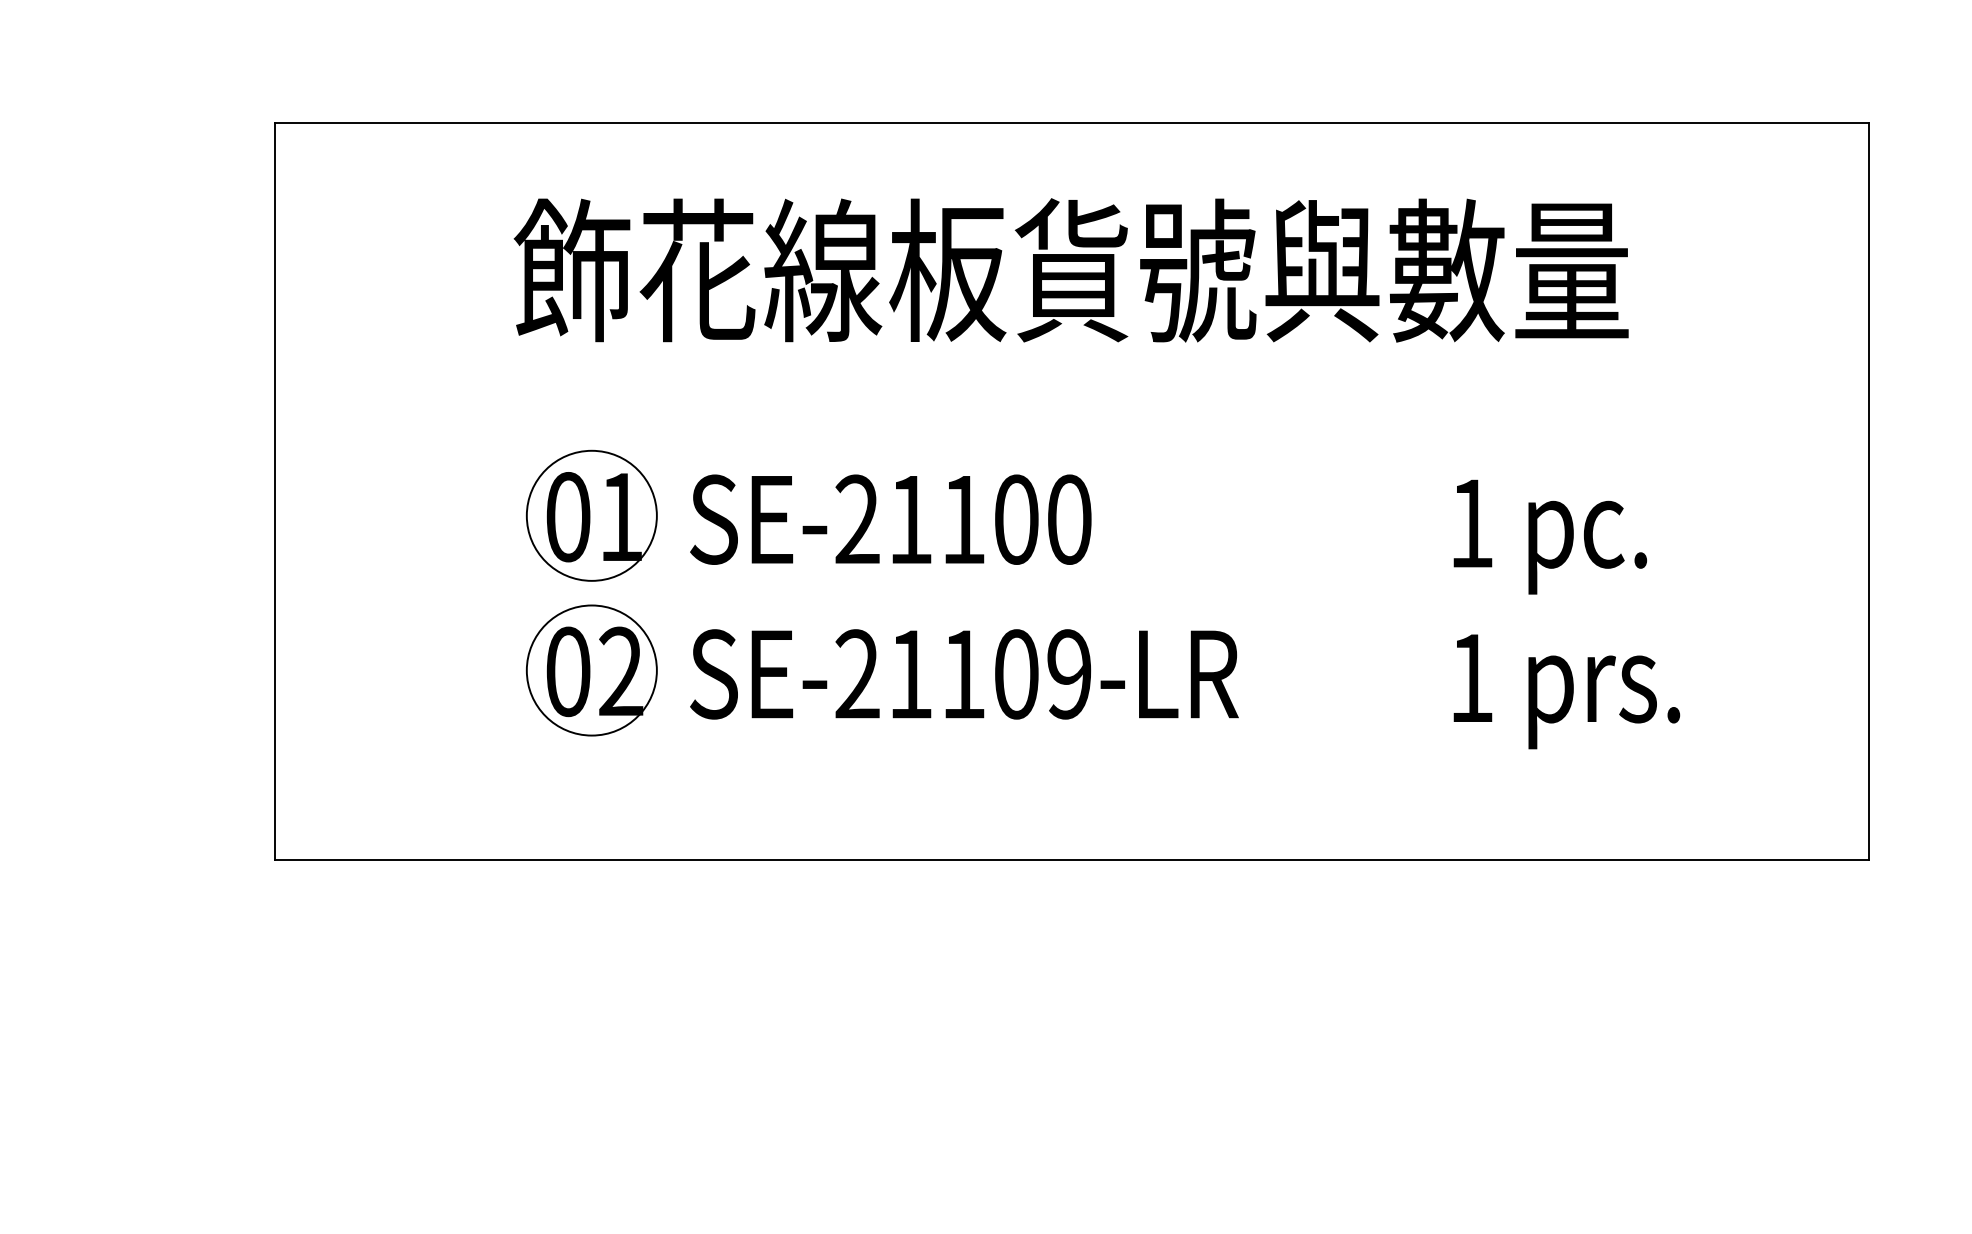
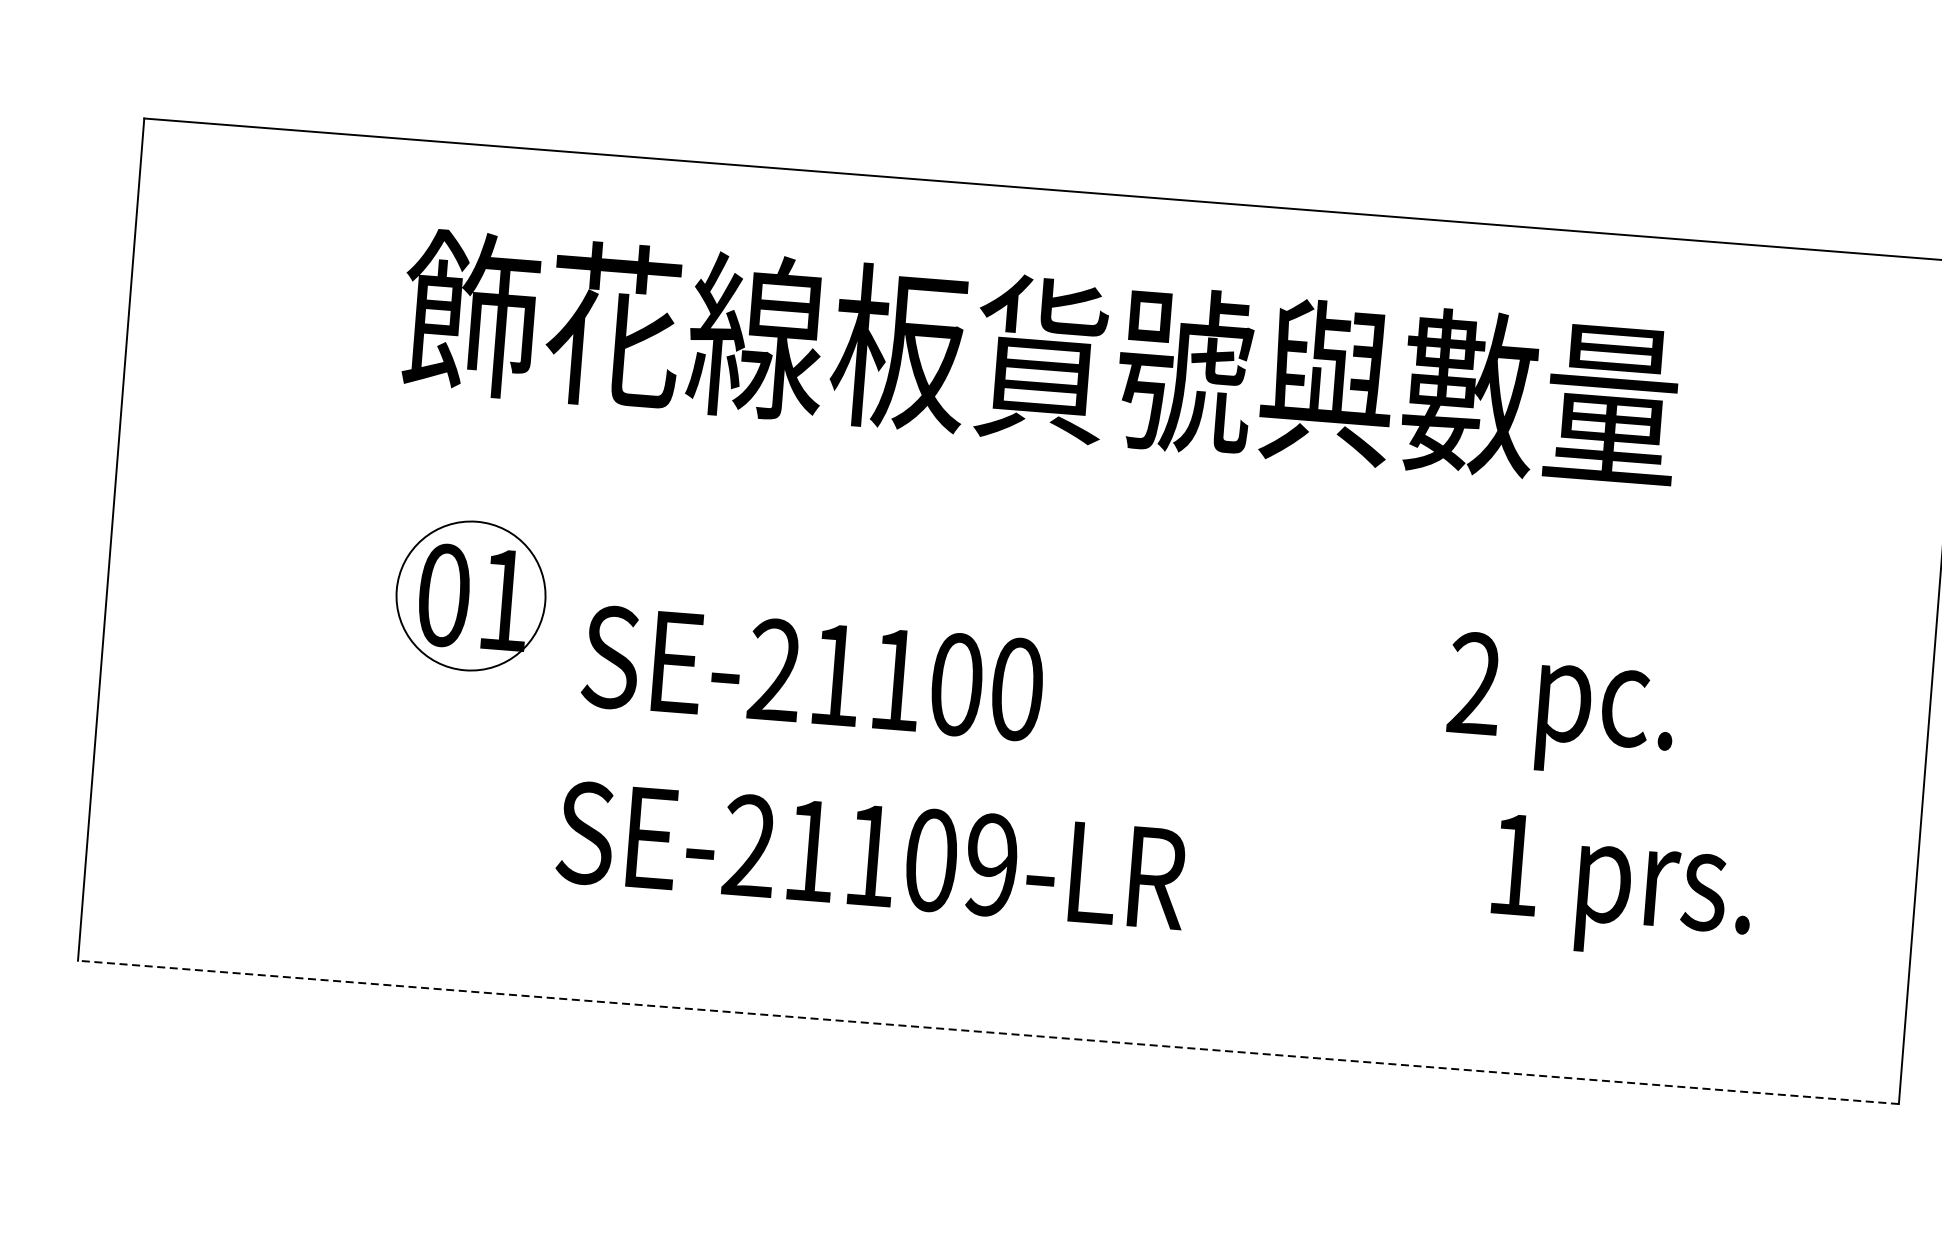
text: (890, 519) -> (812, 673), moved
text: (1471, 522) -> (1475, 682), 1 -> 2
part: (591, 670) -> (456, 772), removed
text: (964, 674) -> (871, 855), moved
text: (1566, 691) -> (1622, 888), moved
line: (1071, 860) -> (987, 1032), solid -> dashed

